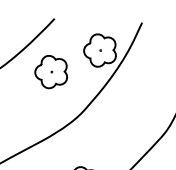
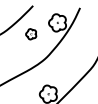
part: (49, 70) -> (30, 33), size x0.6

